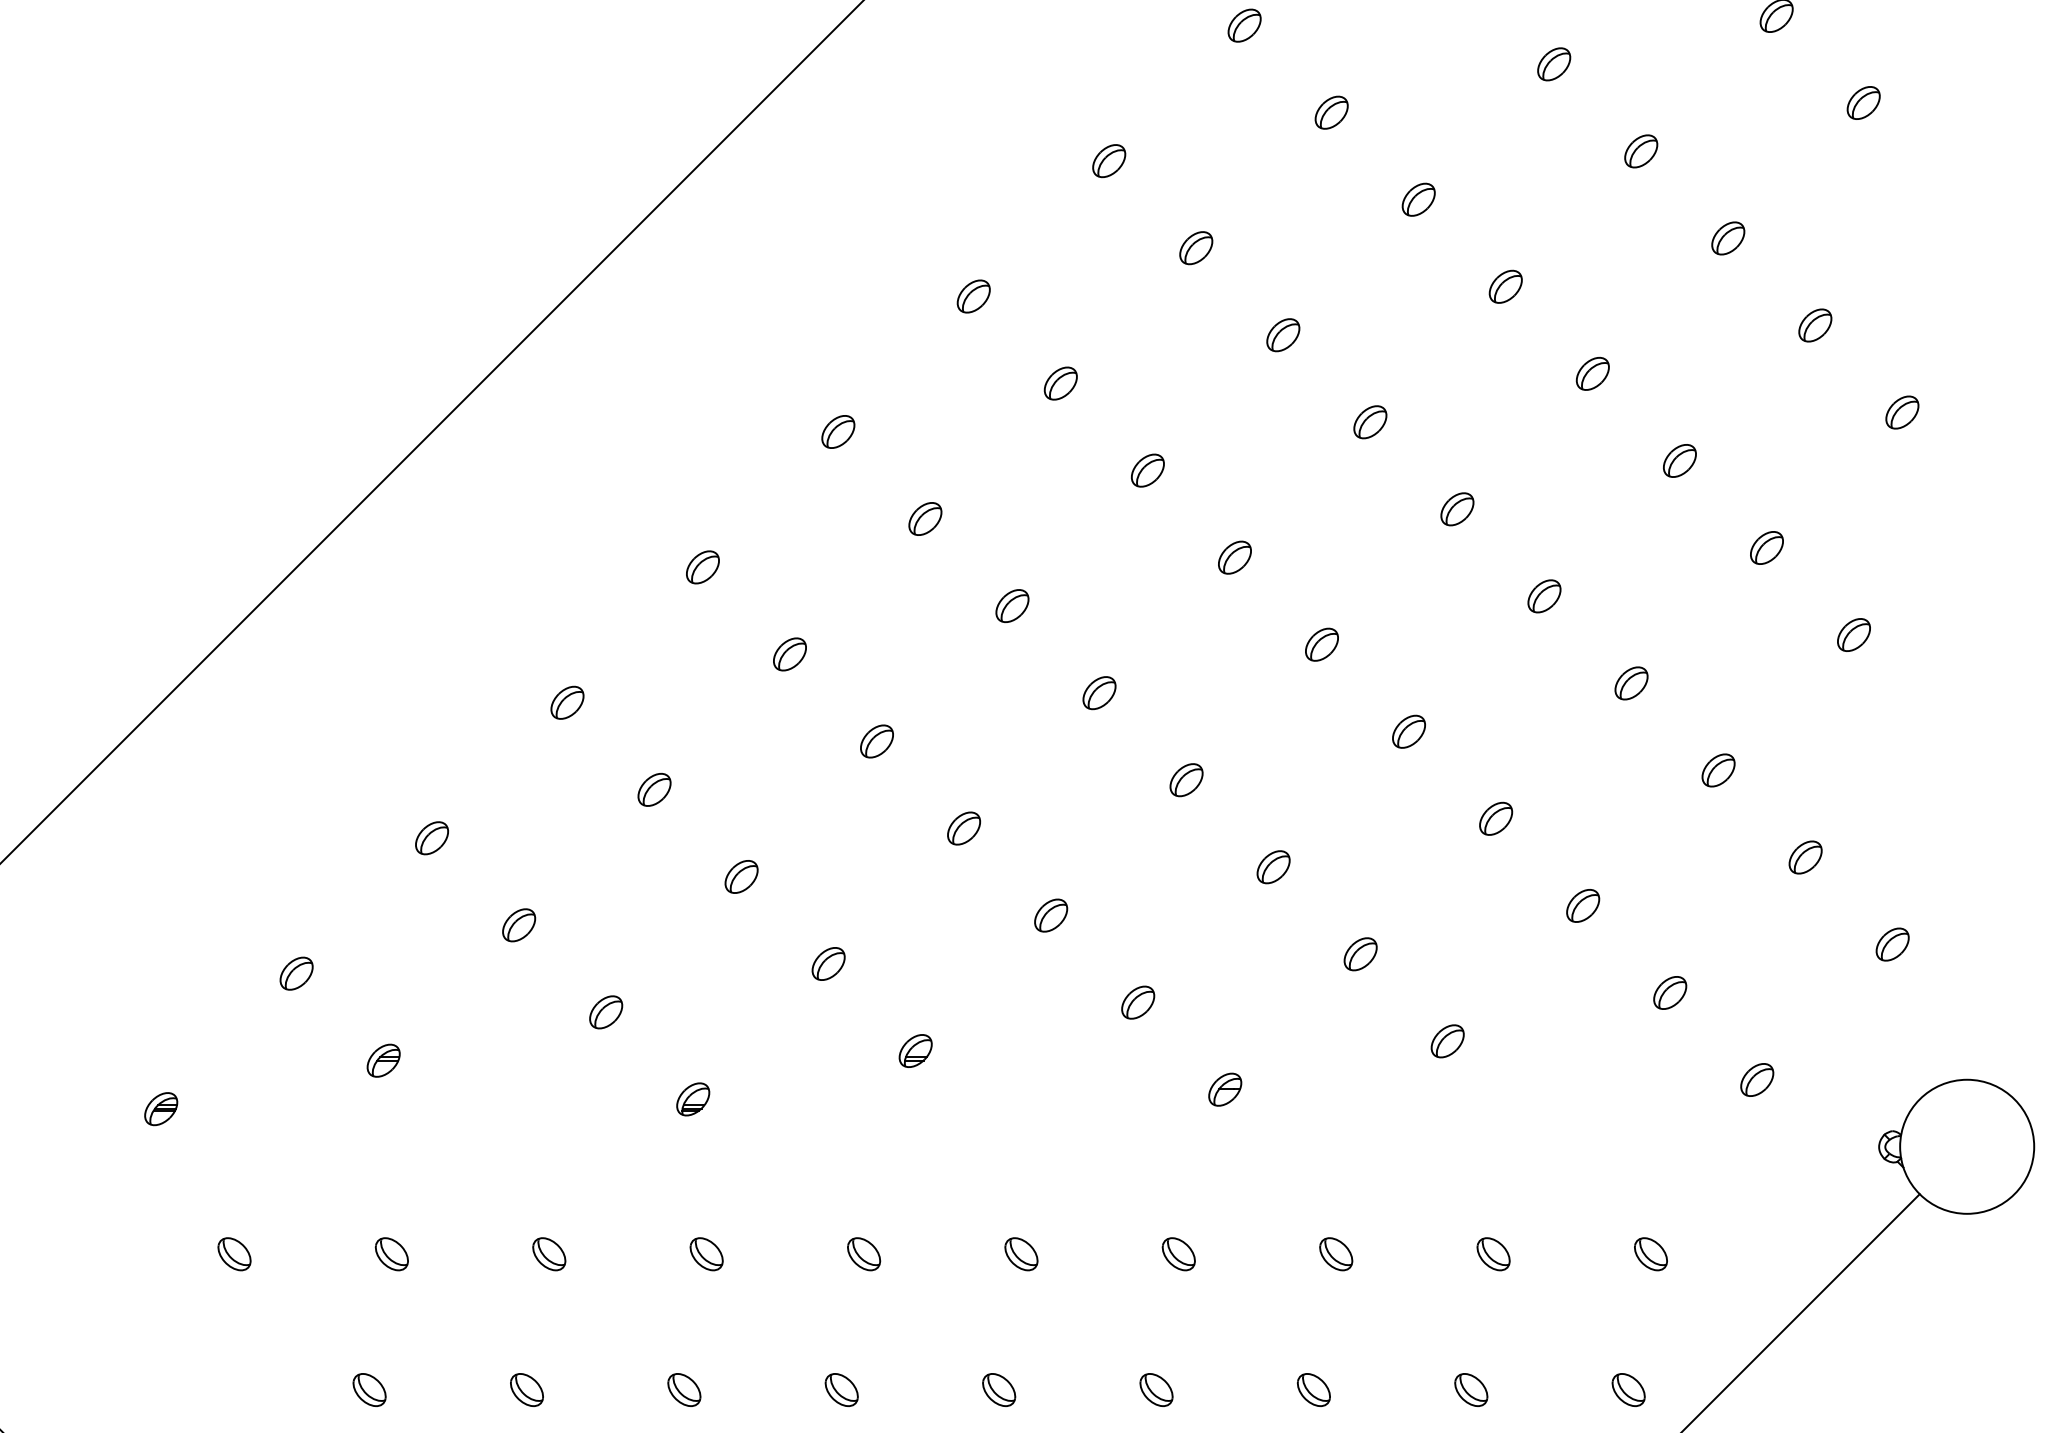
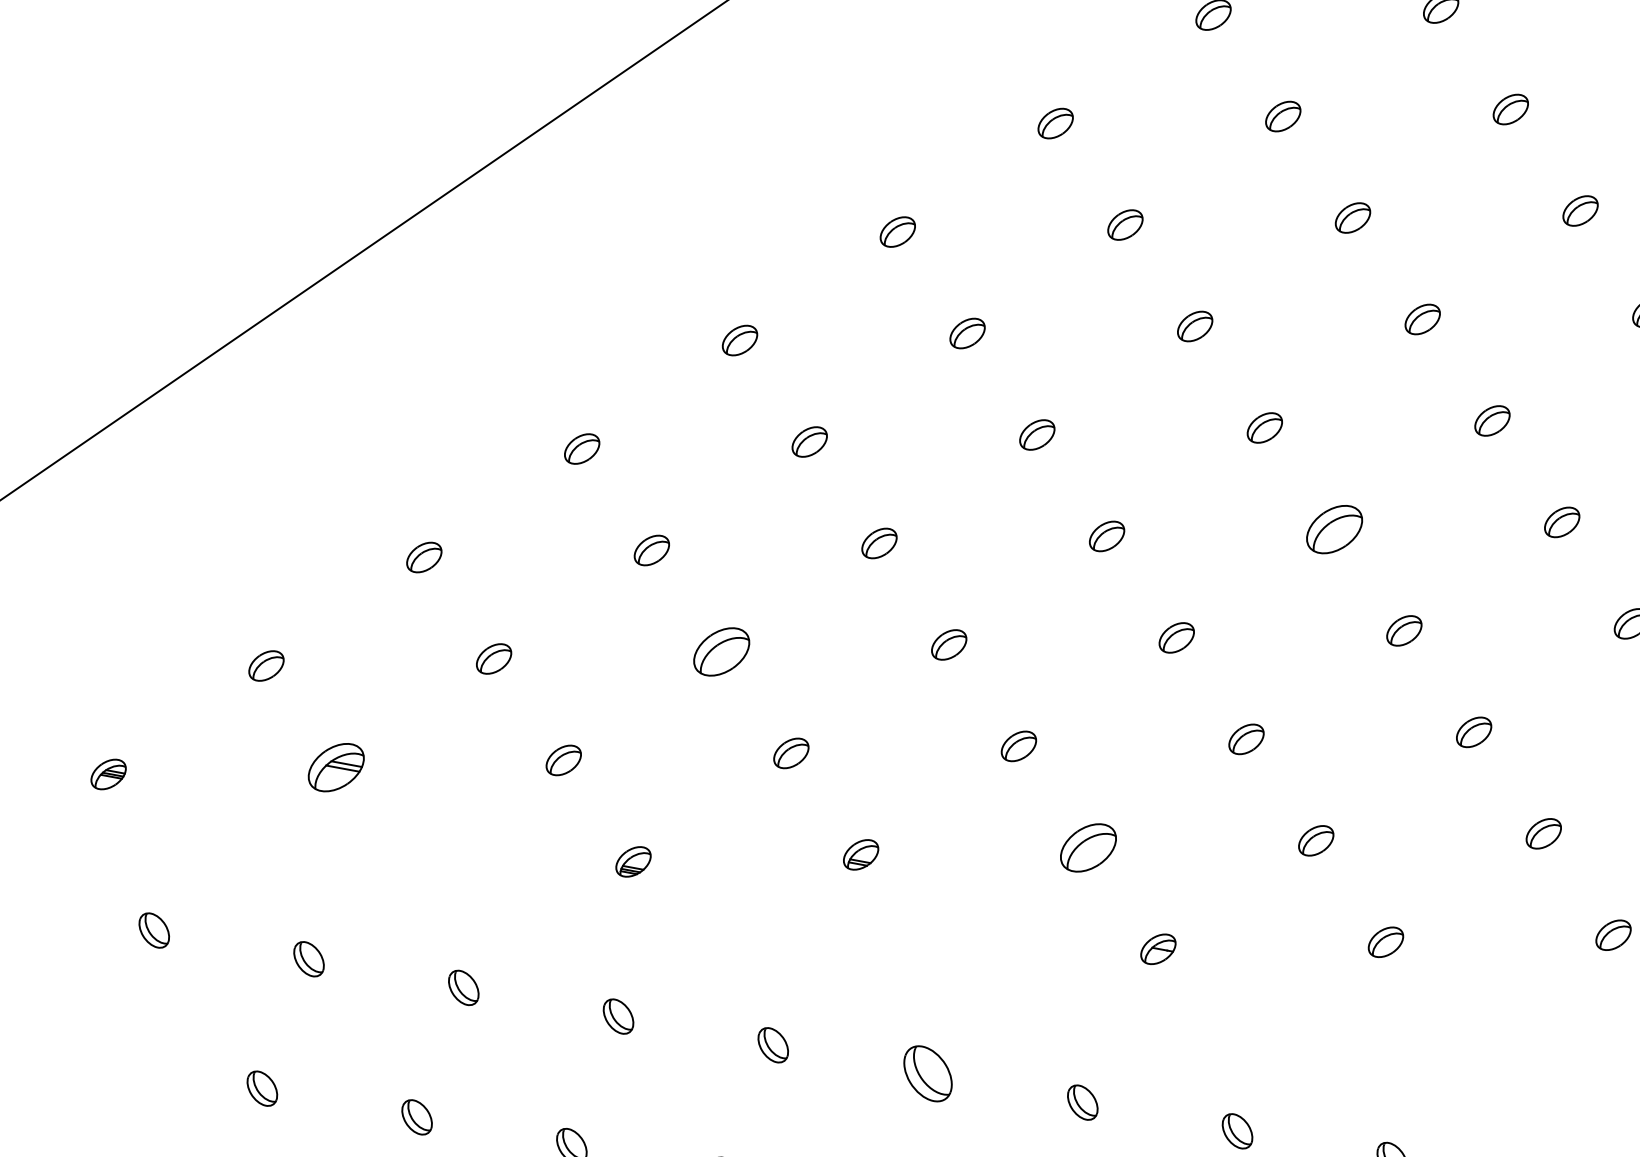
part: (1321, 644) -> (1334, 529), size x1.6
part: (741, 876) -> (721, 651), size x1.6
part: (1138, 1002) -> (1089, 847), size x1.6
part: (383, 1060) -> (336, 767), size x1.6
part: (1021, 1254) -> (928, 1074), size x1.6

